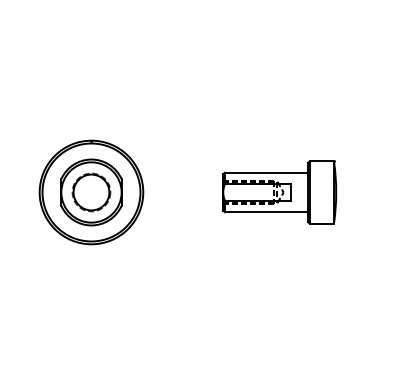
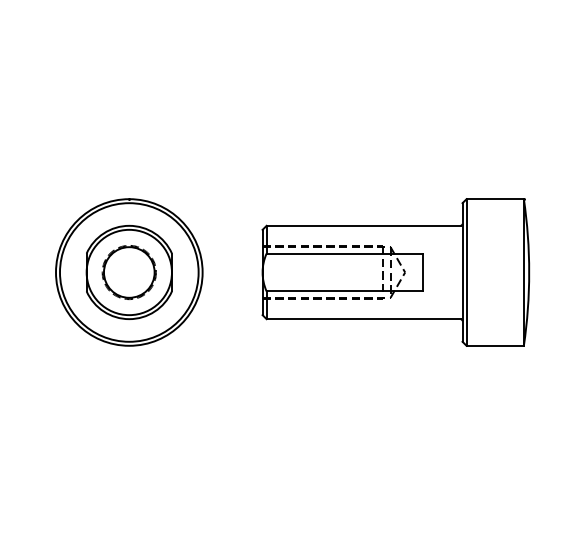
part: (279, 192) -> (395, 272), size x1.67

